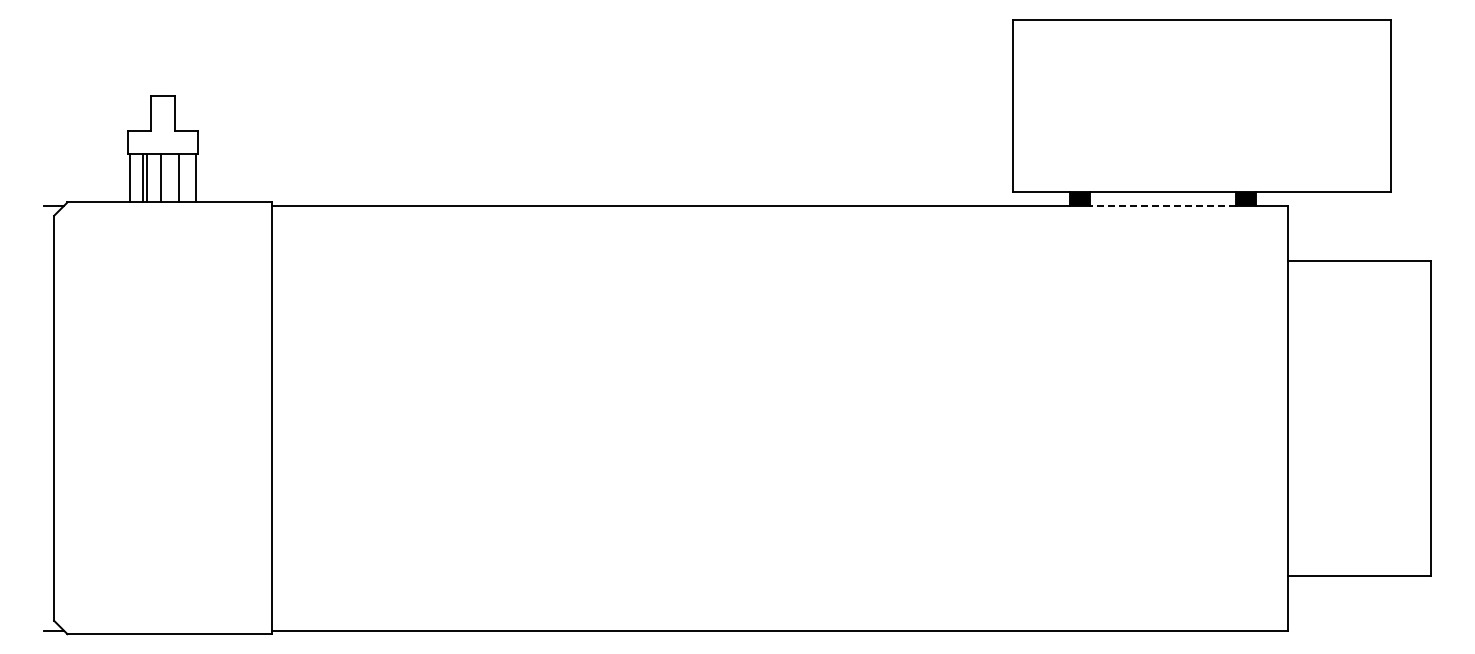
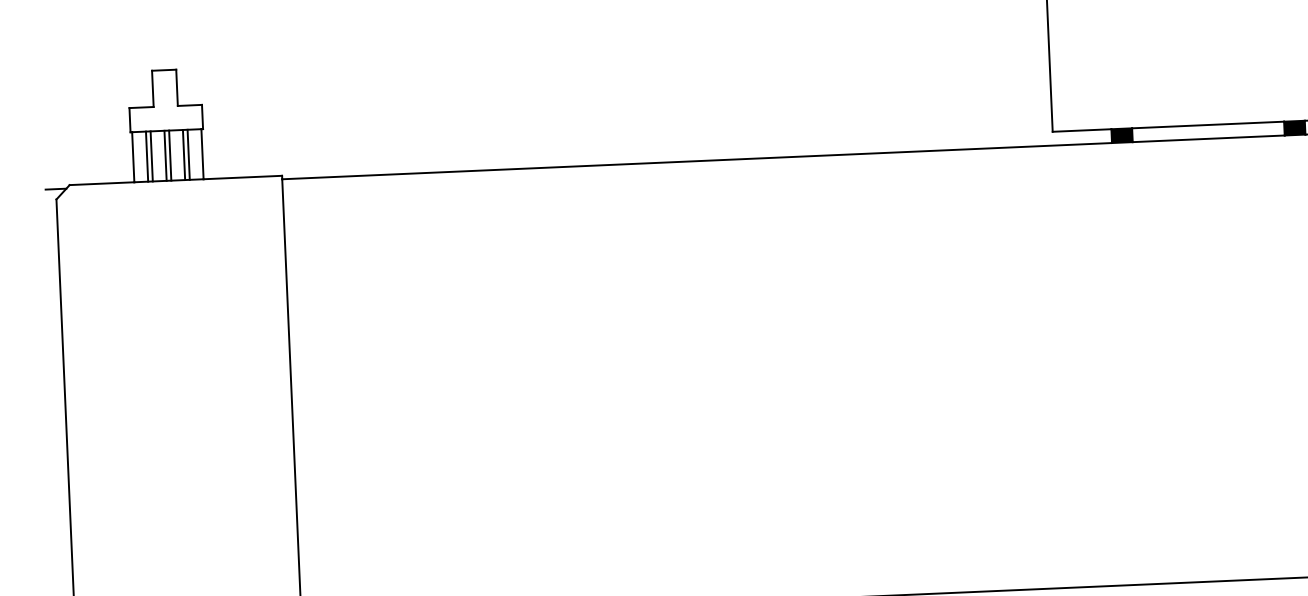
line: (165, 178) -> (170, 155), added
line: (182, 178) -> (188, 154), added
line: (1162, 205) -> (1208, 138), dashed -> solid

